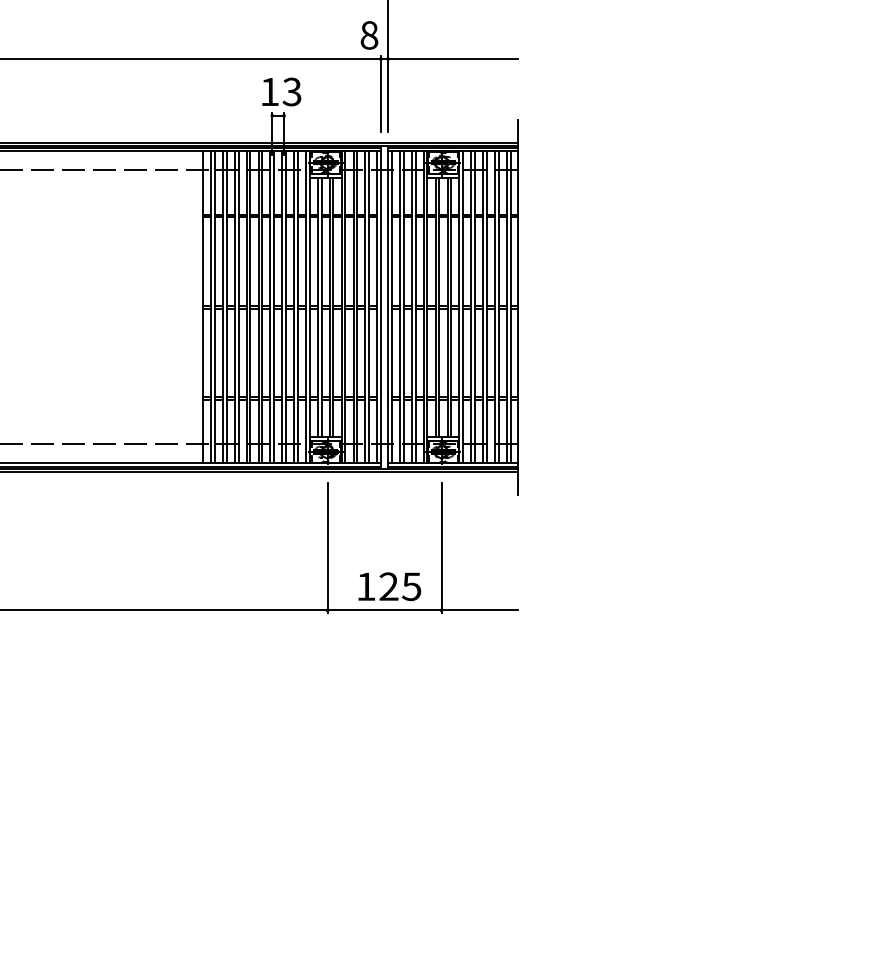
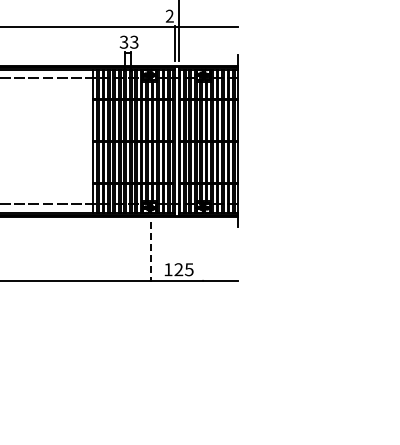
text: (368, 33) -> (169, 15), 8 -> 2
text: (268, 90) -> (123, 41), 13 -> 33
line: (442, 547) -> (203, 251), removed
line: (327, 549) -> (150, 252), solid -> dashed

